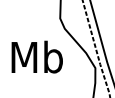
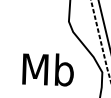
text: (36, 56) -> (47, 68), moved

